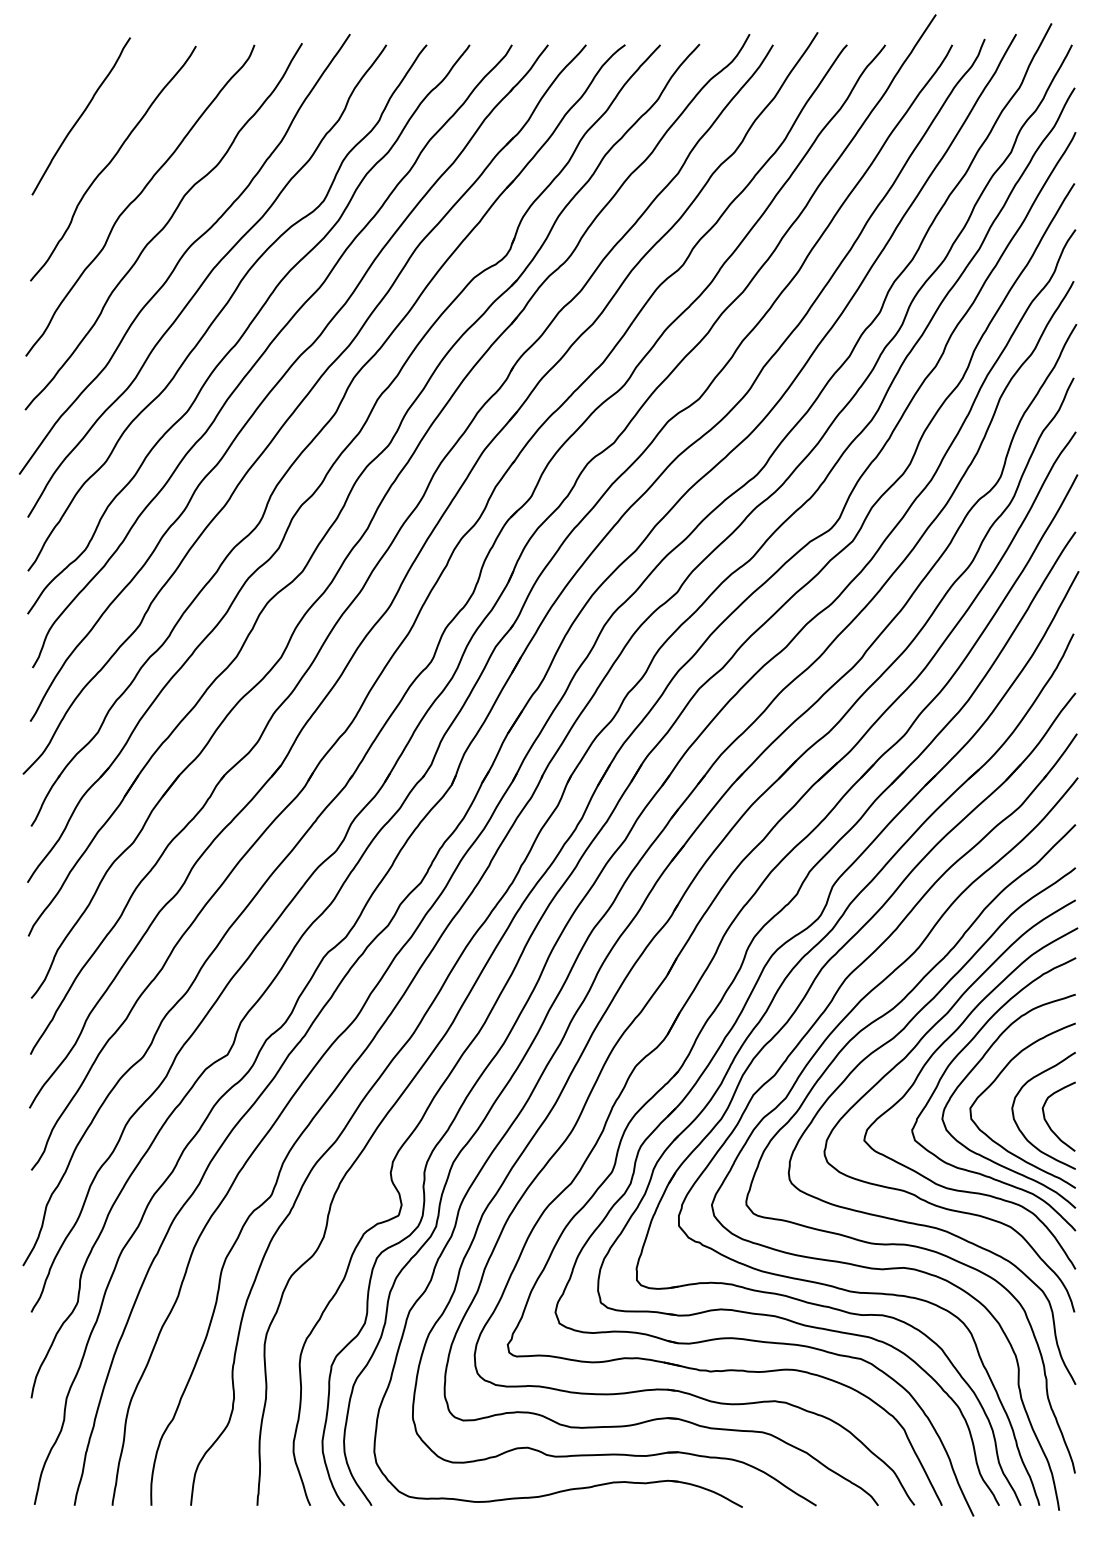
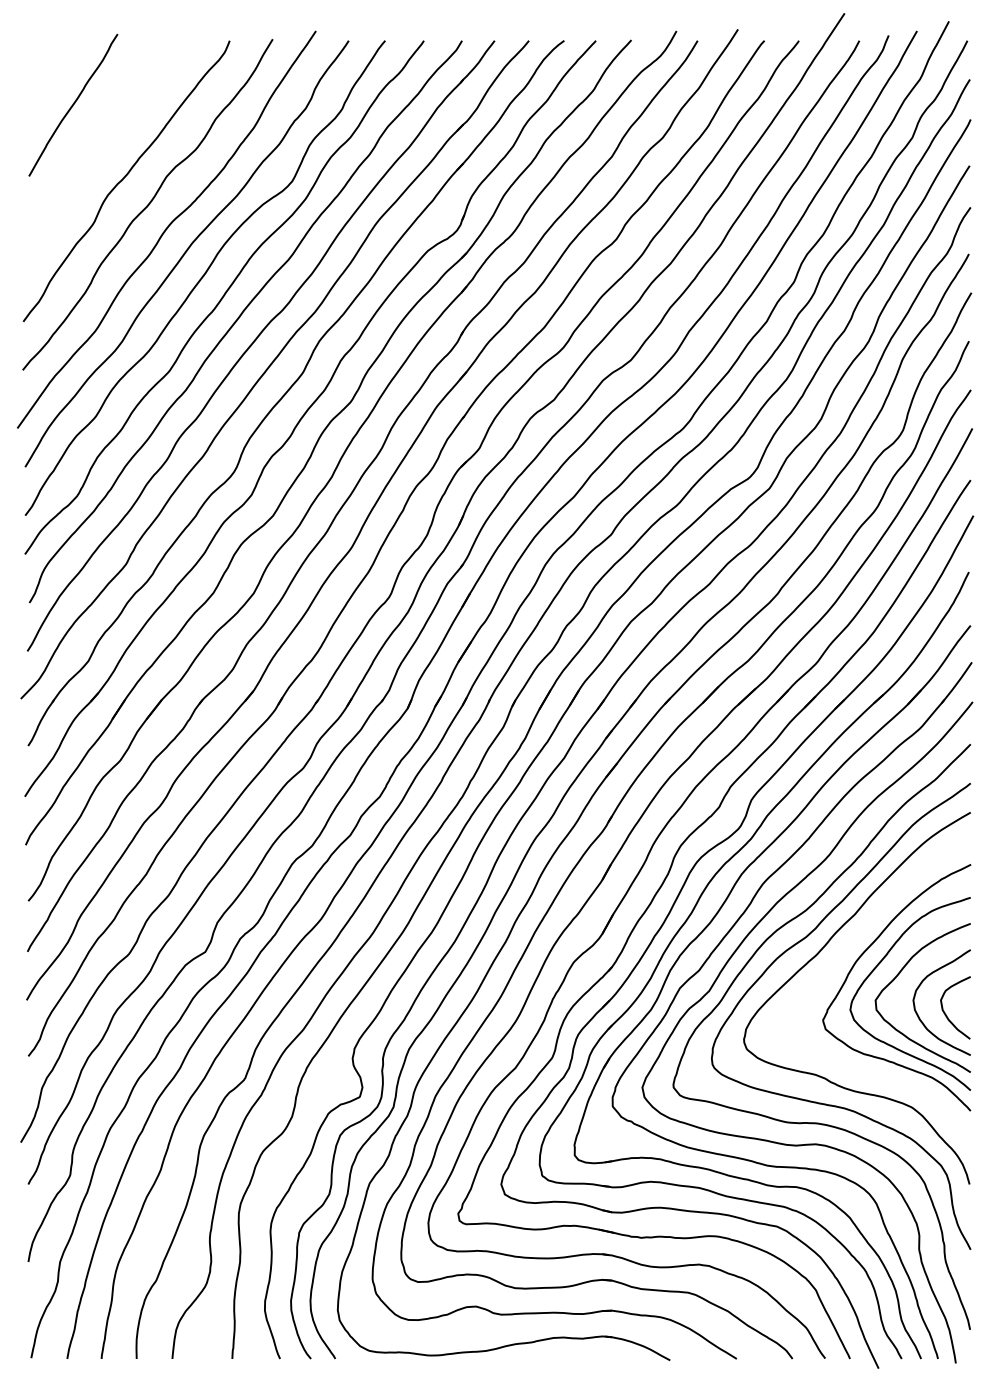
curve: (111, 163) -> (100, 147), removed
curve: (924, 1067) -> (834, 963), removed

